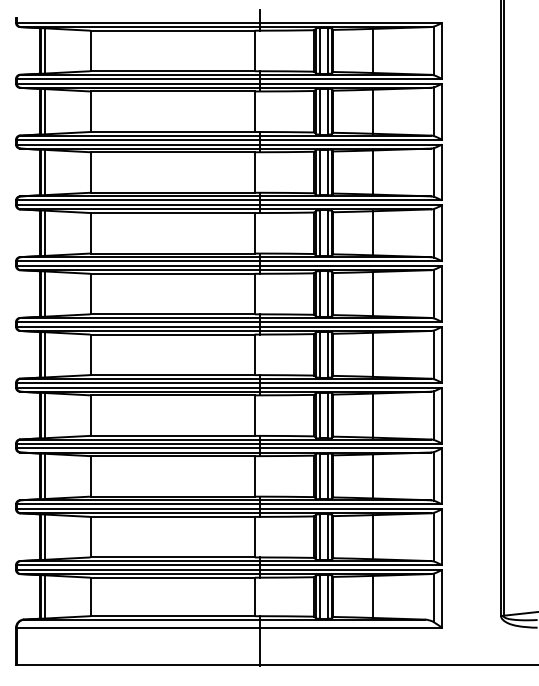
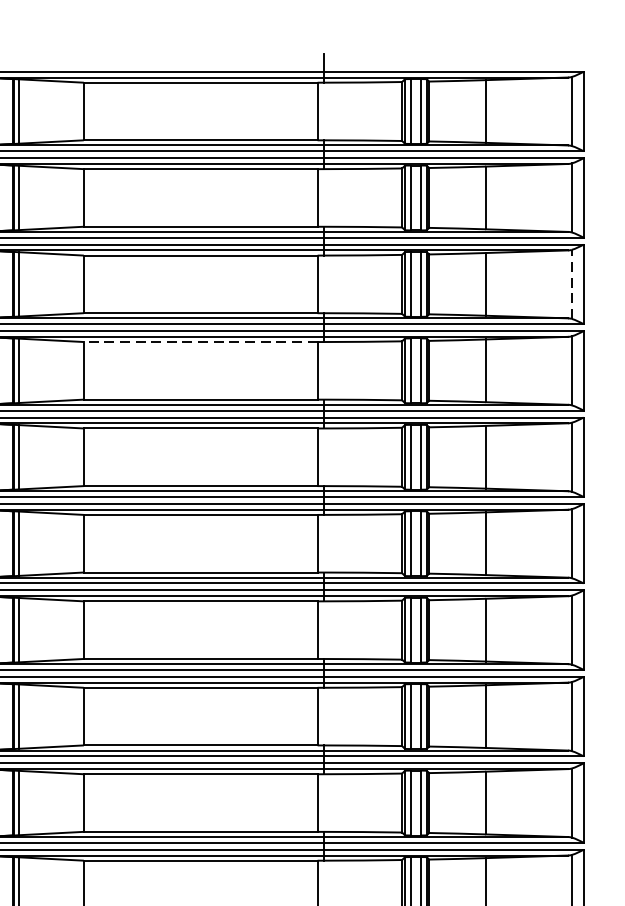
line: (433, 172) -> (571, 284), solid -> dashed
line: (172, 213) -> (200, 342), solid -> dashed

